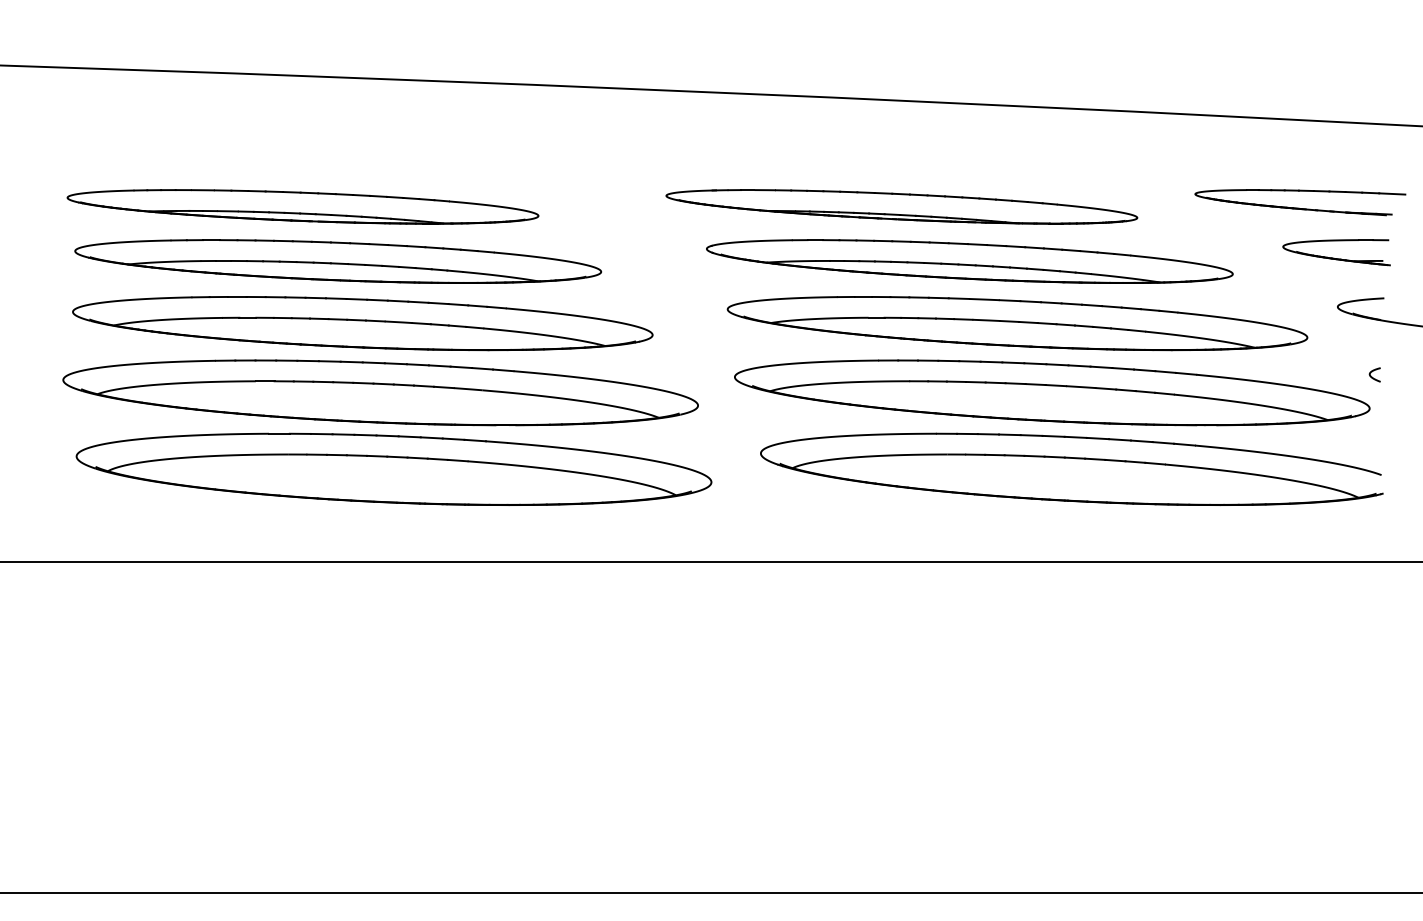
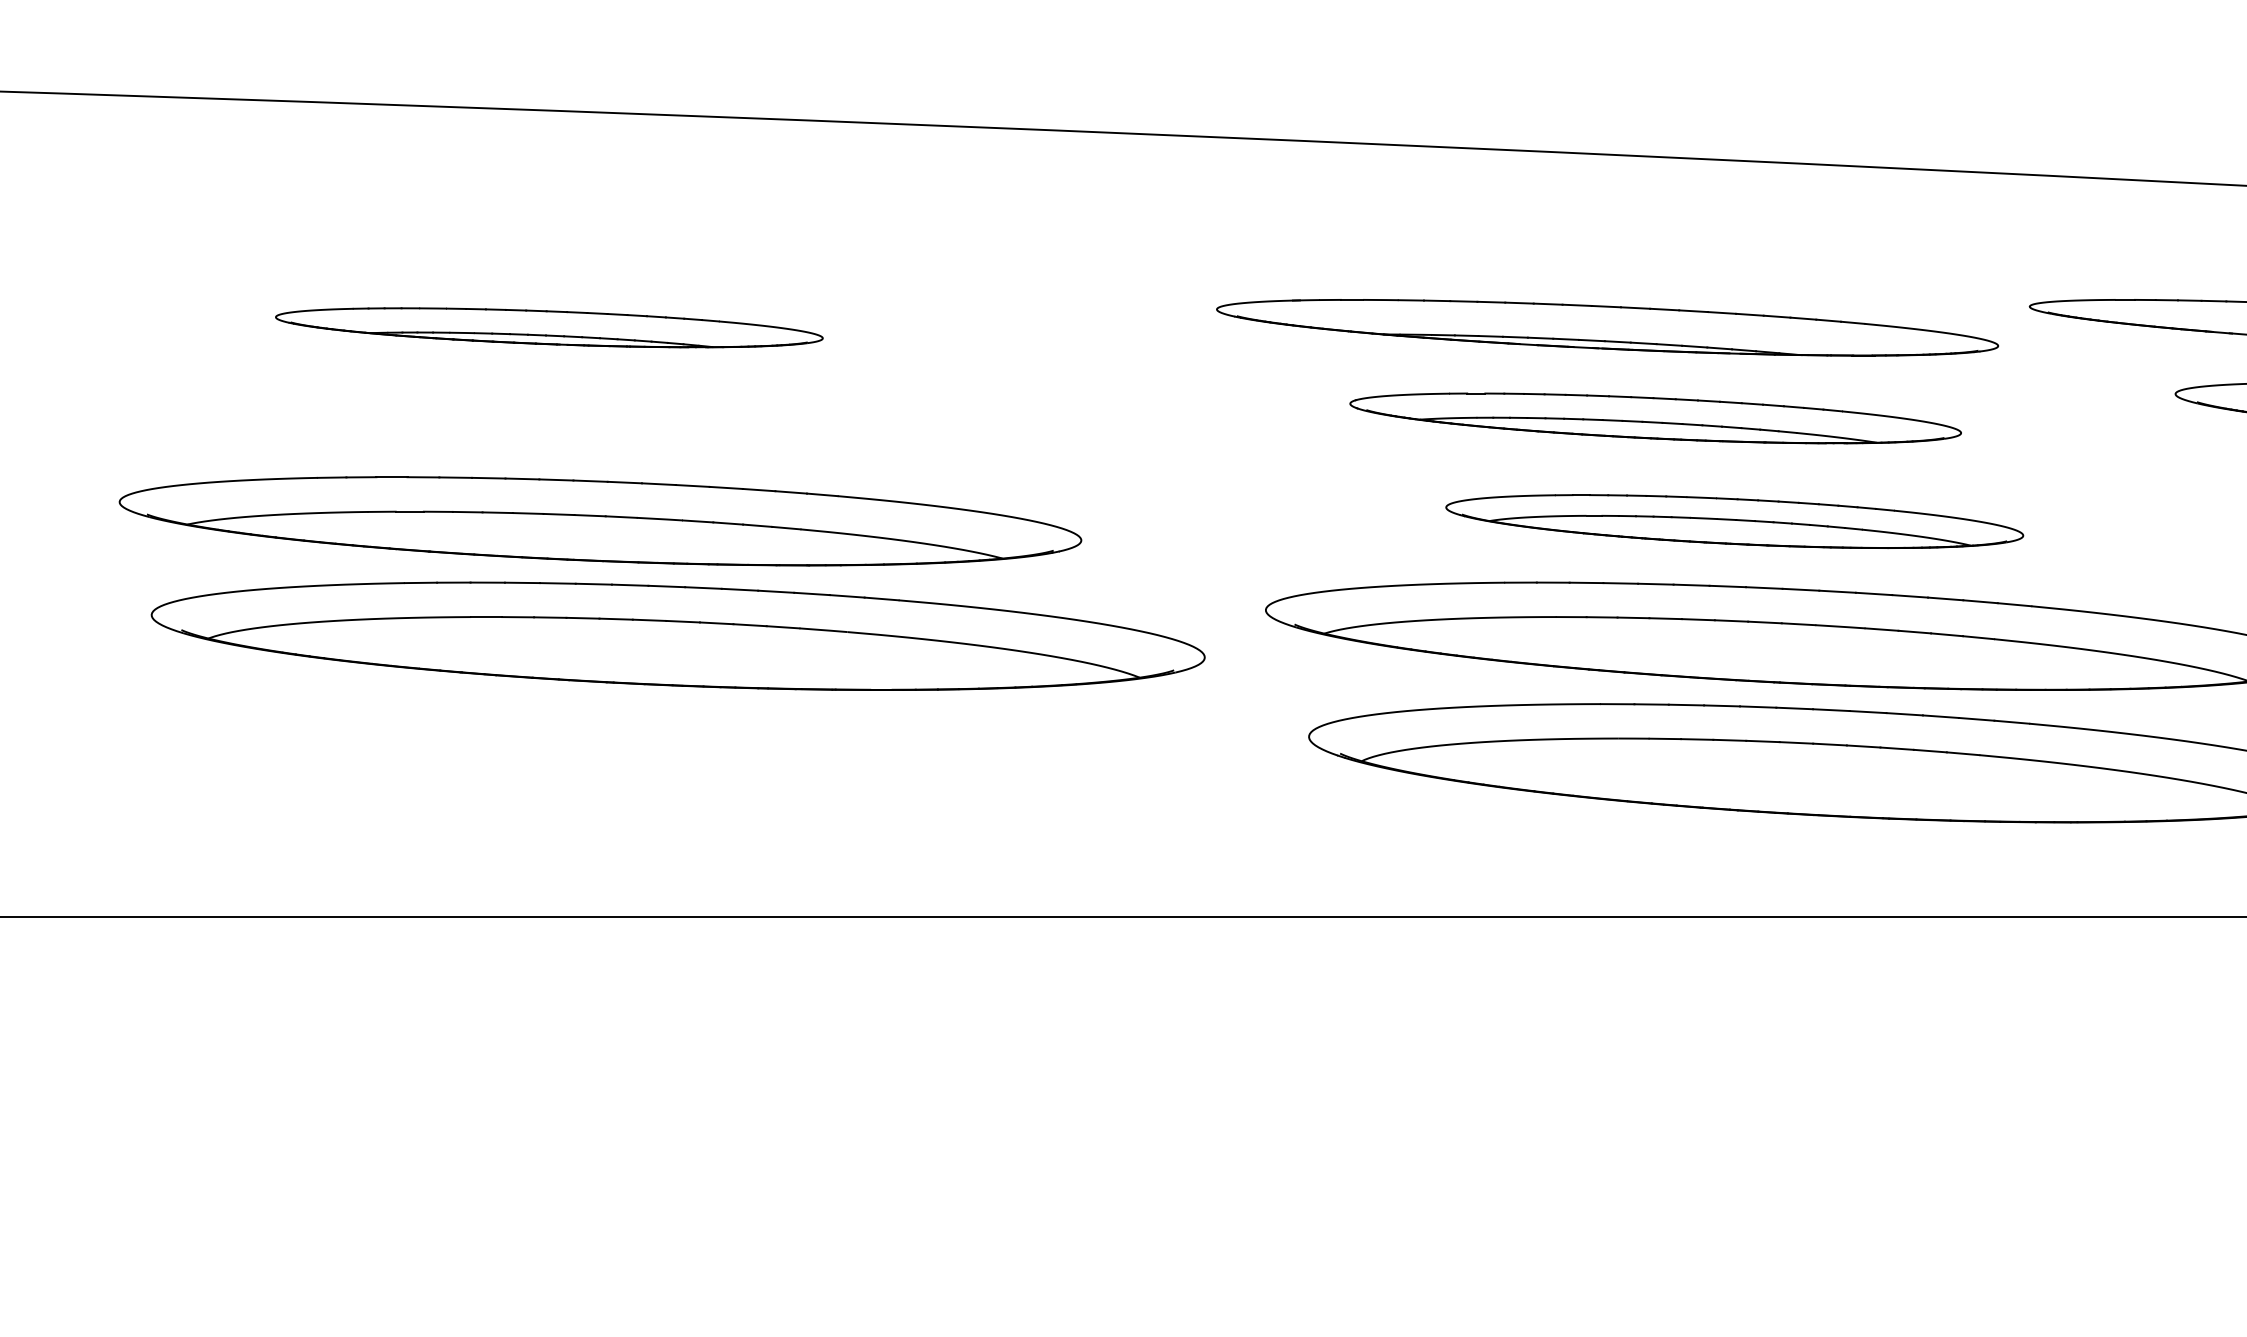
part: (302, 206) -> (548, 327), size x0.7
part: (901, 206) -> (1606, 327), moved
part: (338, 261) -> (608, 418), removed
part: (969, 261) -> (1655, 418), size x0.7
part: (362, 323) -> (599, 521), moved
part: (1017, 323) -> (1734, 521), size x0.6
part: (393, 468) -> (699, 761), removed

